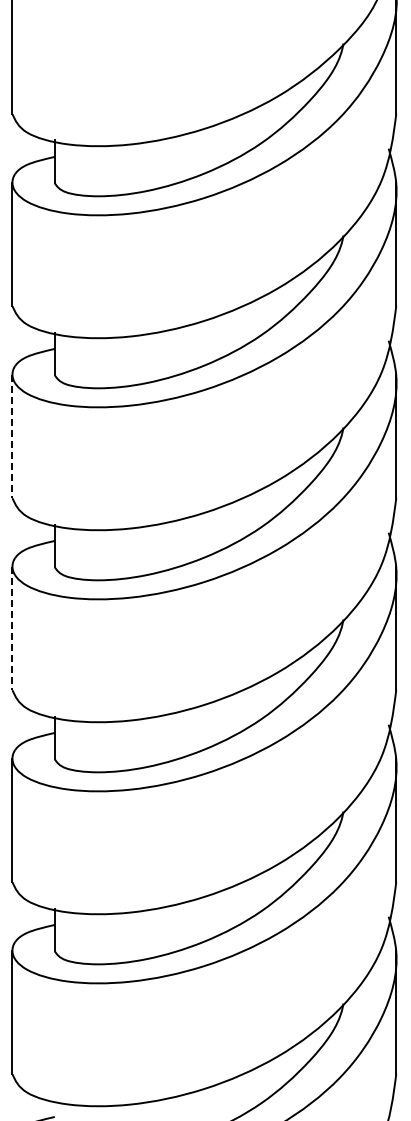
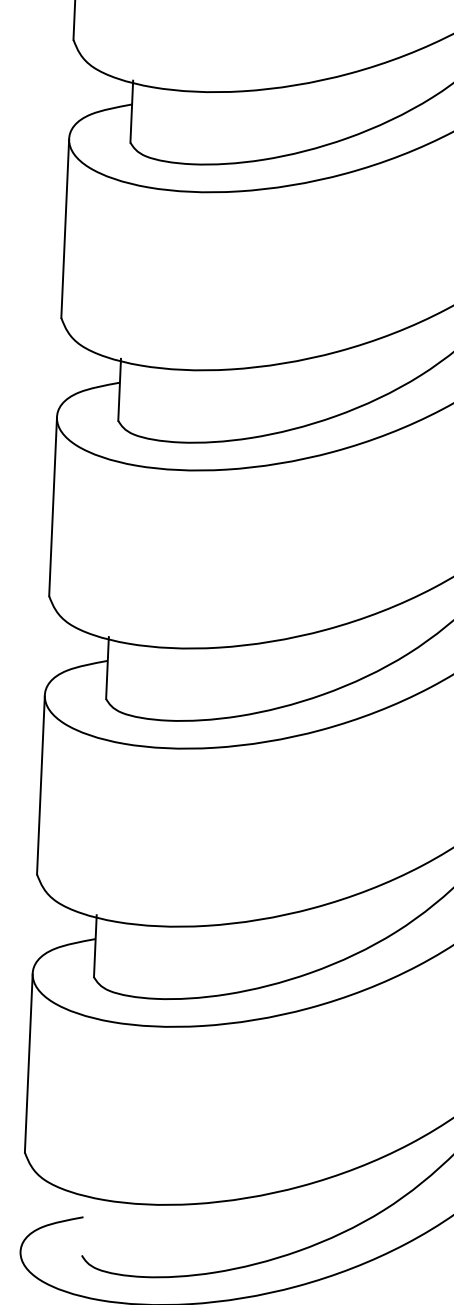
line: (12, 437) -> (65, 230), dashed -> solid
line: (12, 629) -> (53, 508), dashed -> solid

